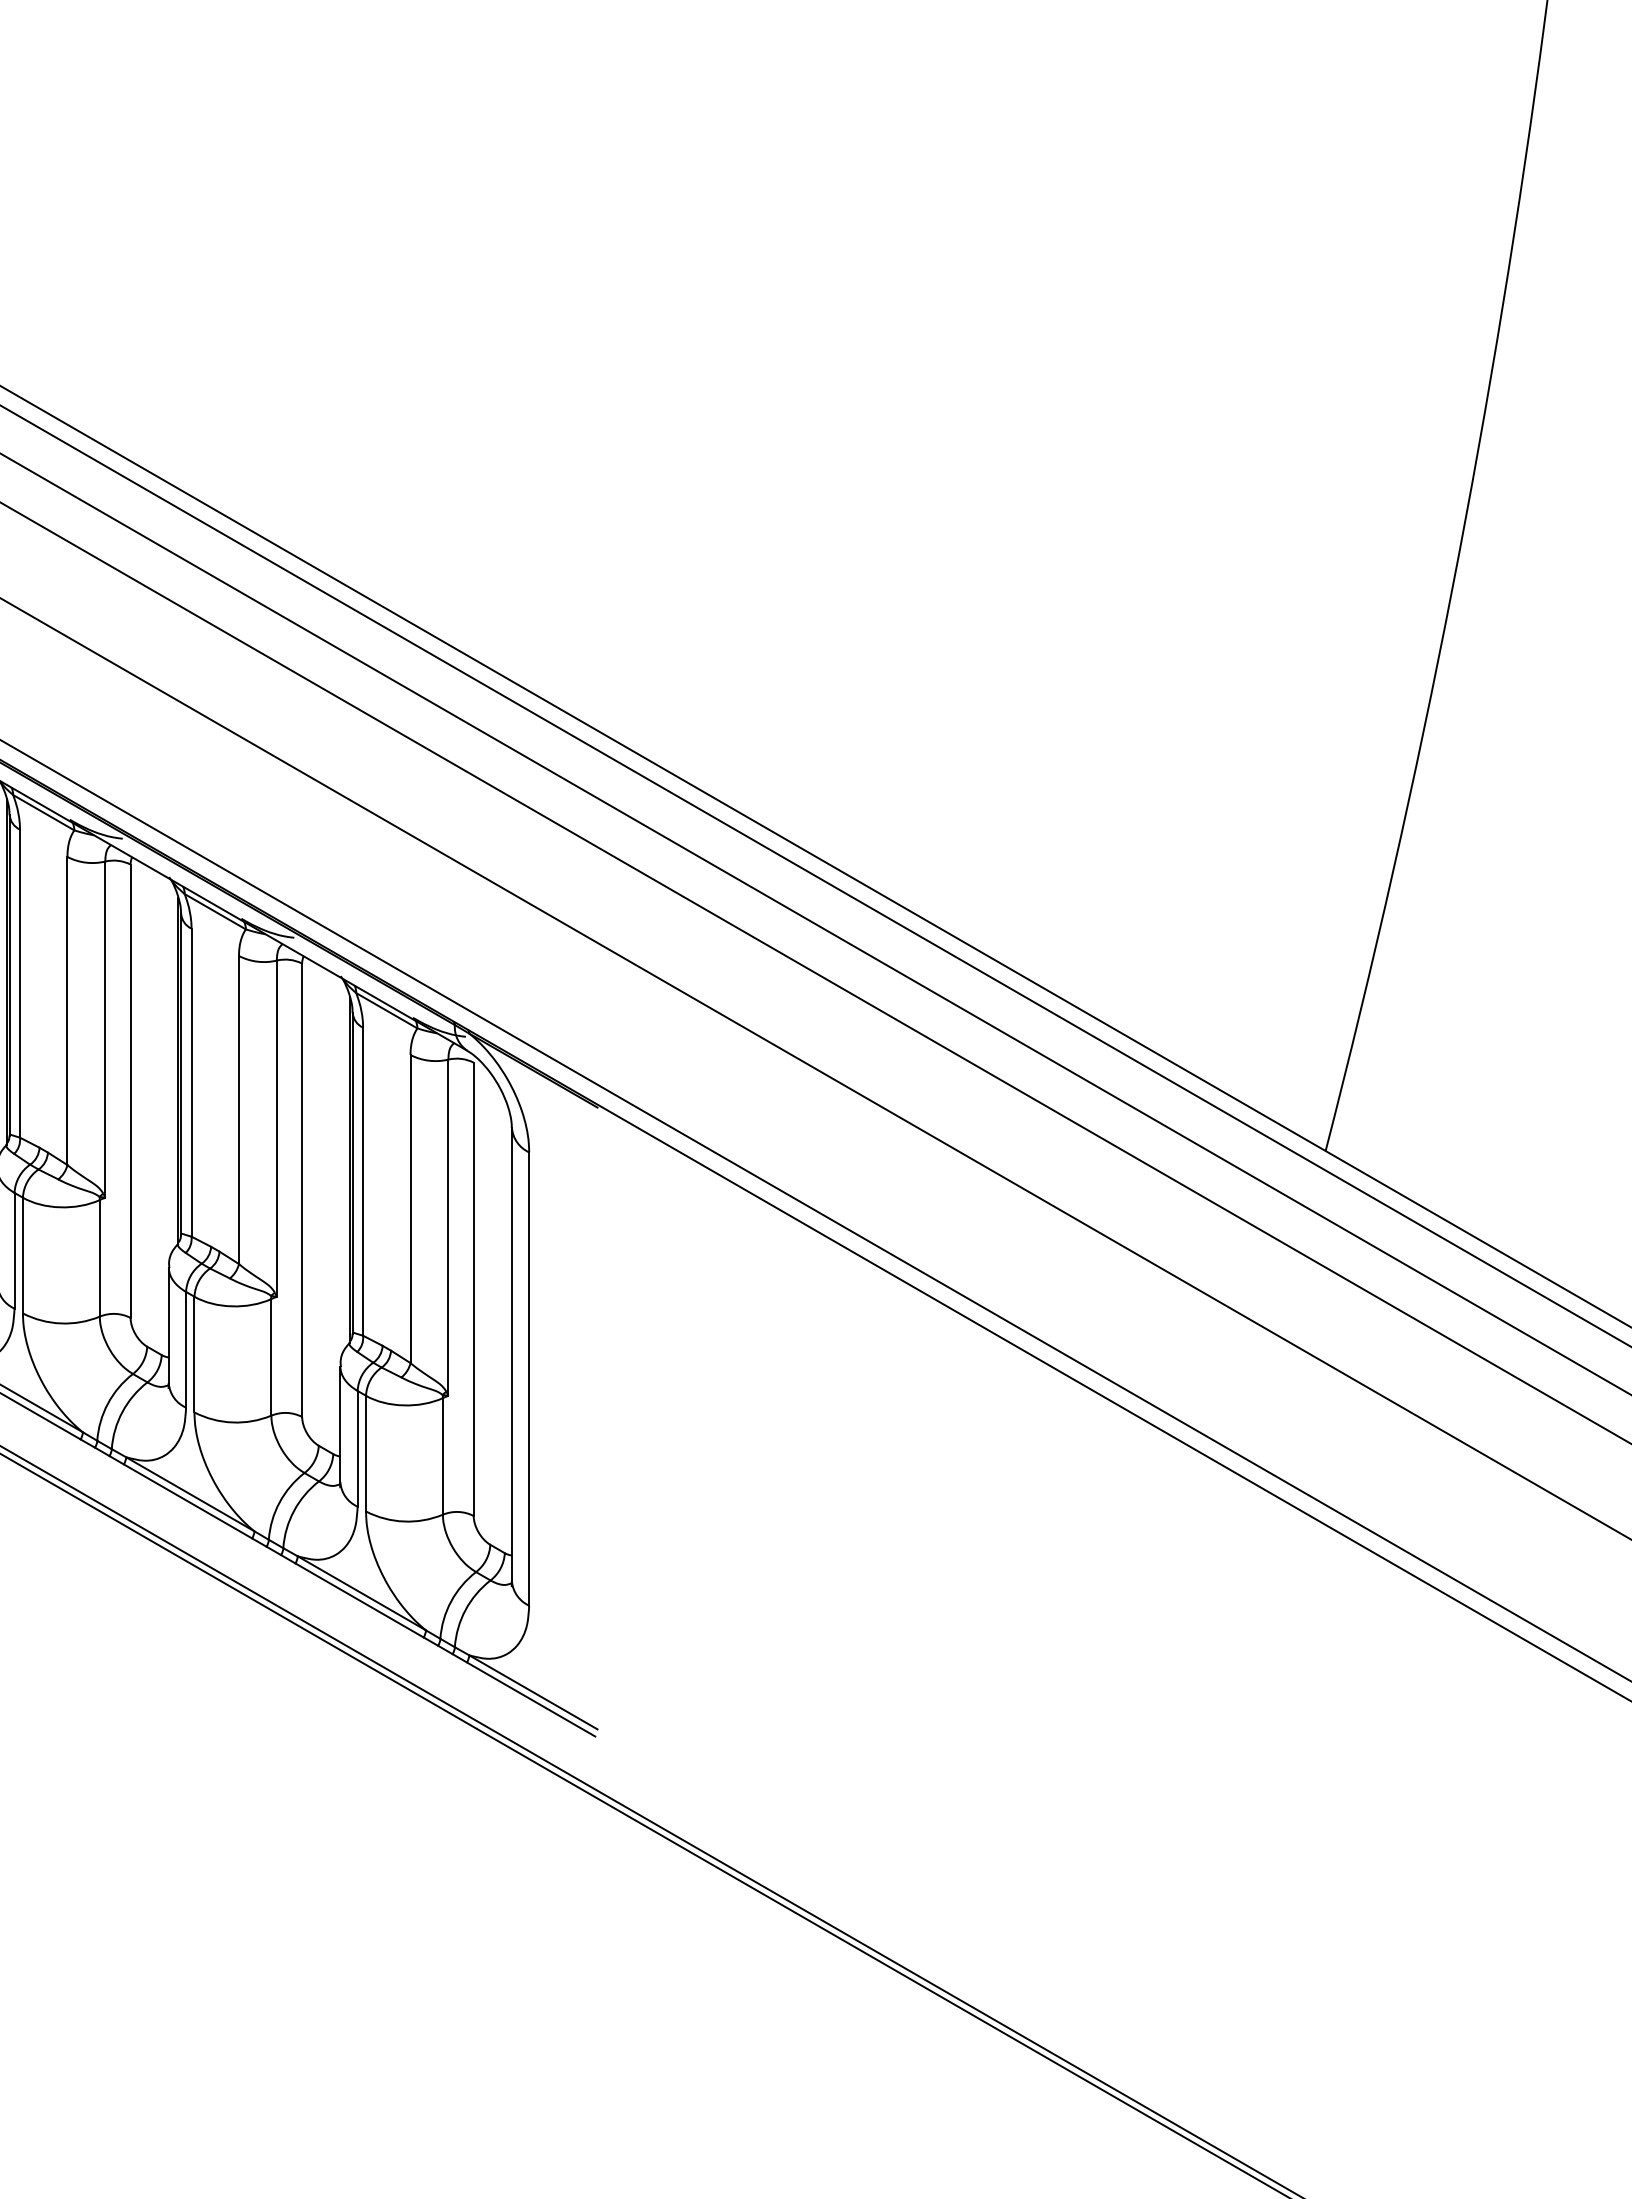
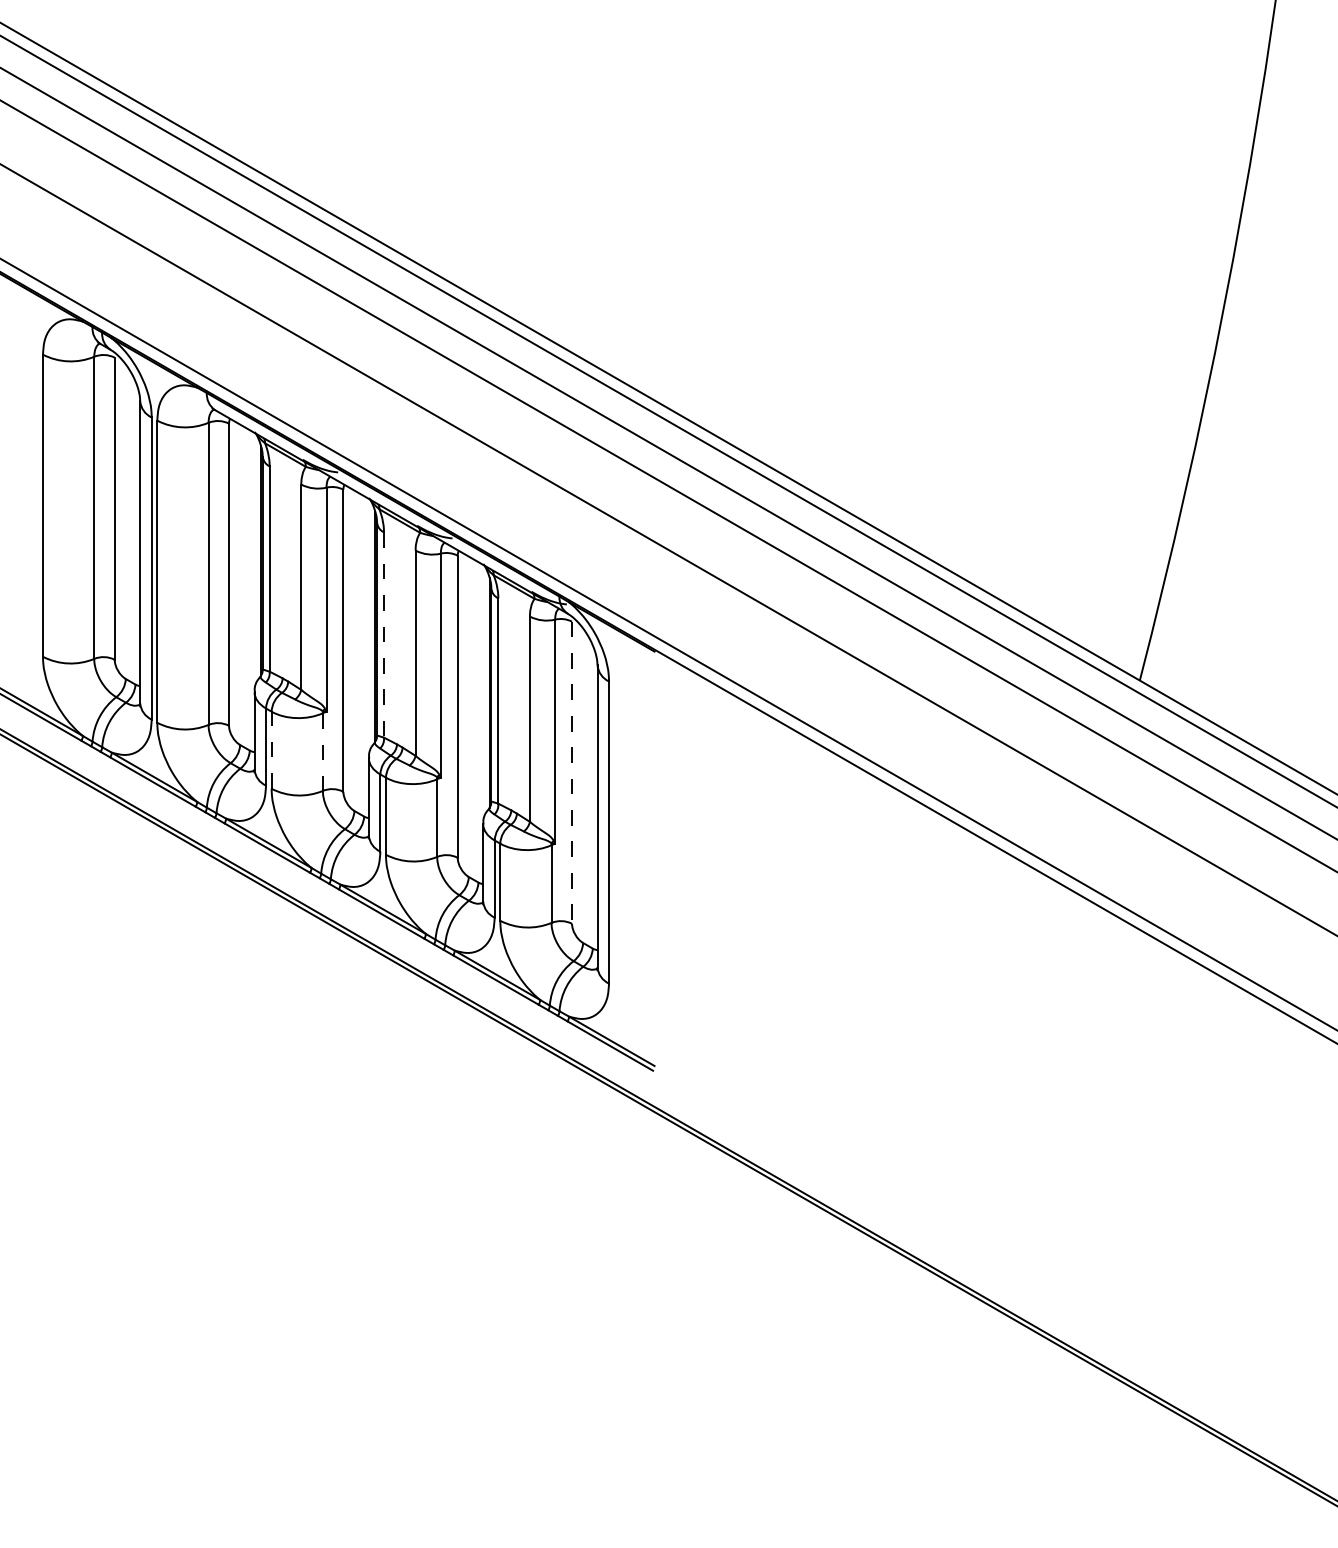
line: (192, 1083) -> (384, 635), solid -> dashed
line: (22, 1255) -> (271, 750), solid -> dashed
line: (99, 1258) -> (322, 752), solid -> dashed
line: (474, 1290) -> (572, 773), solid -> dashed

